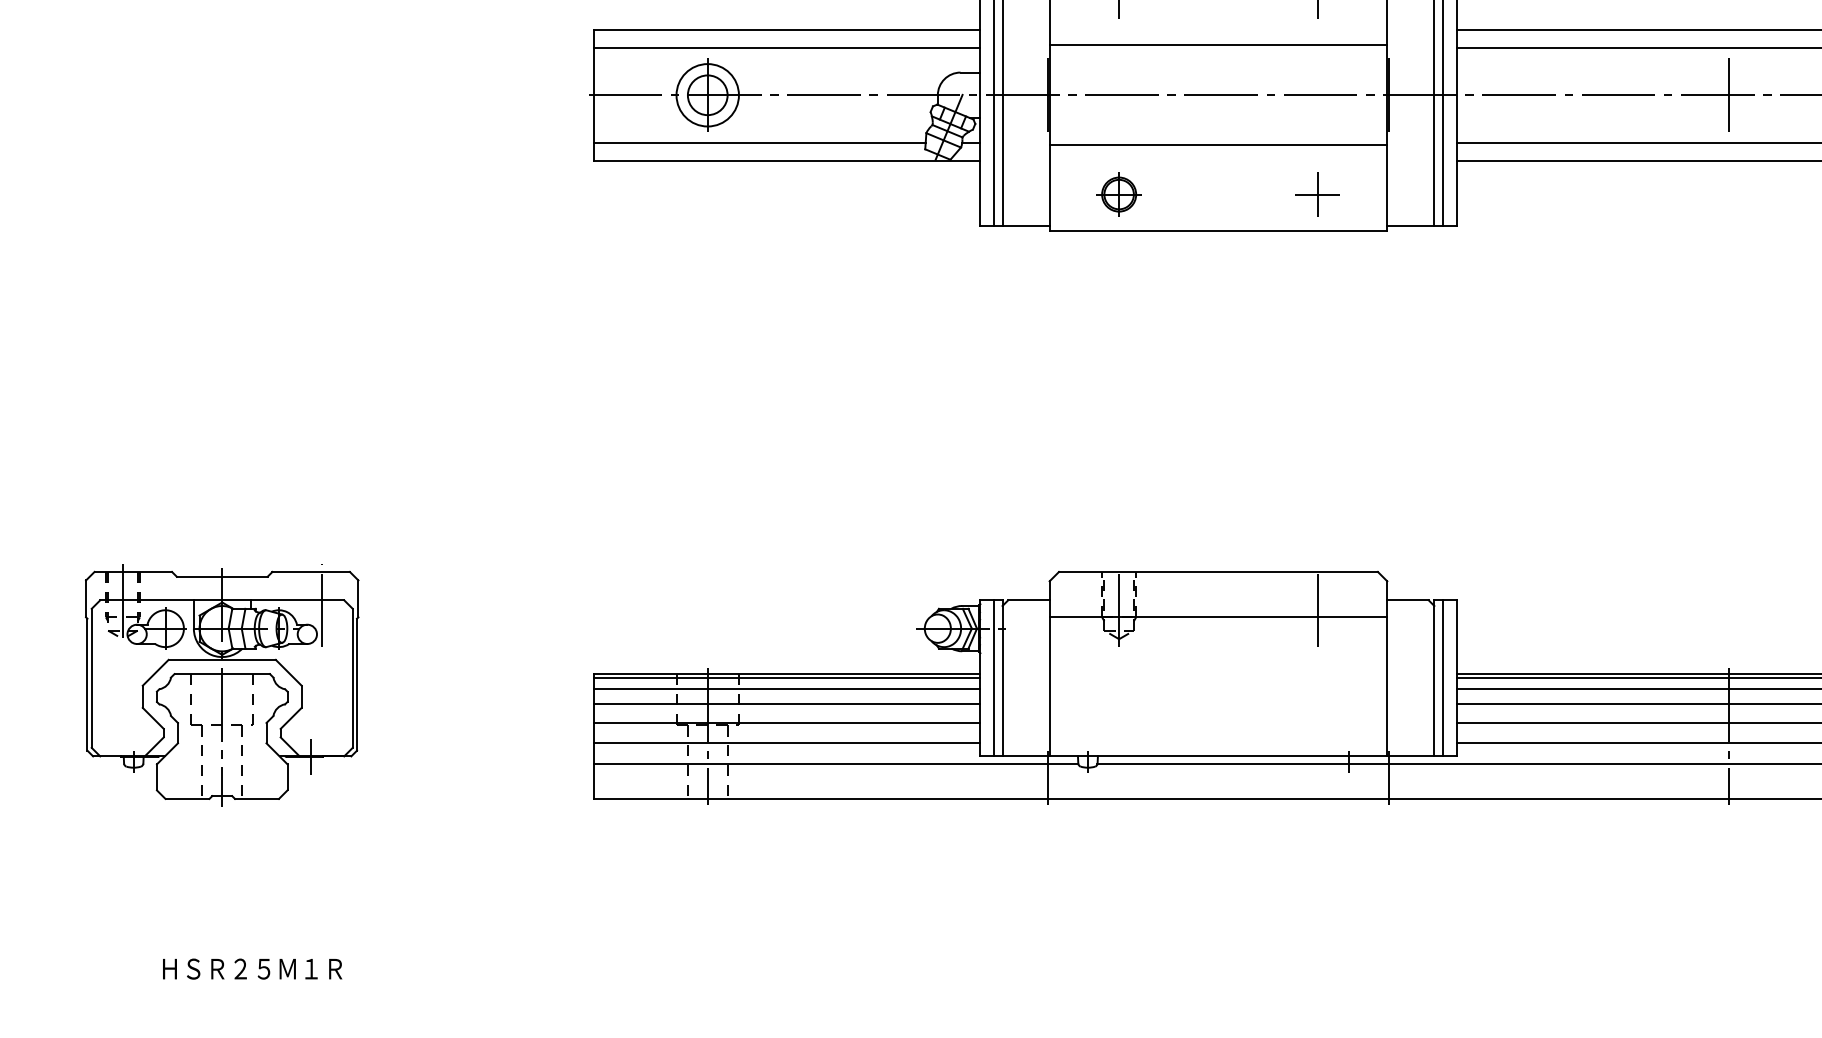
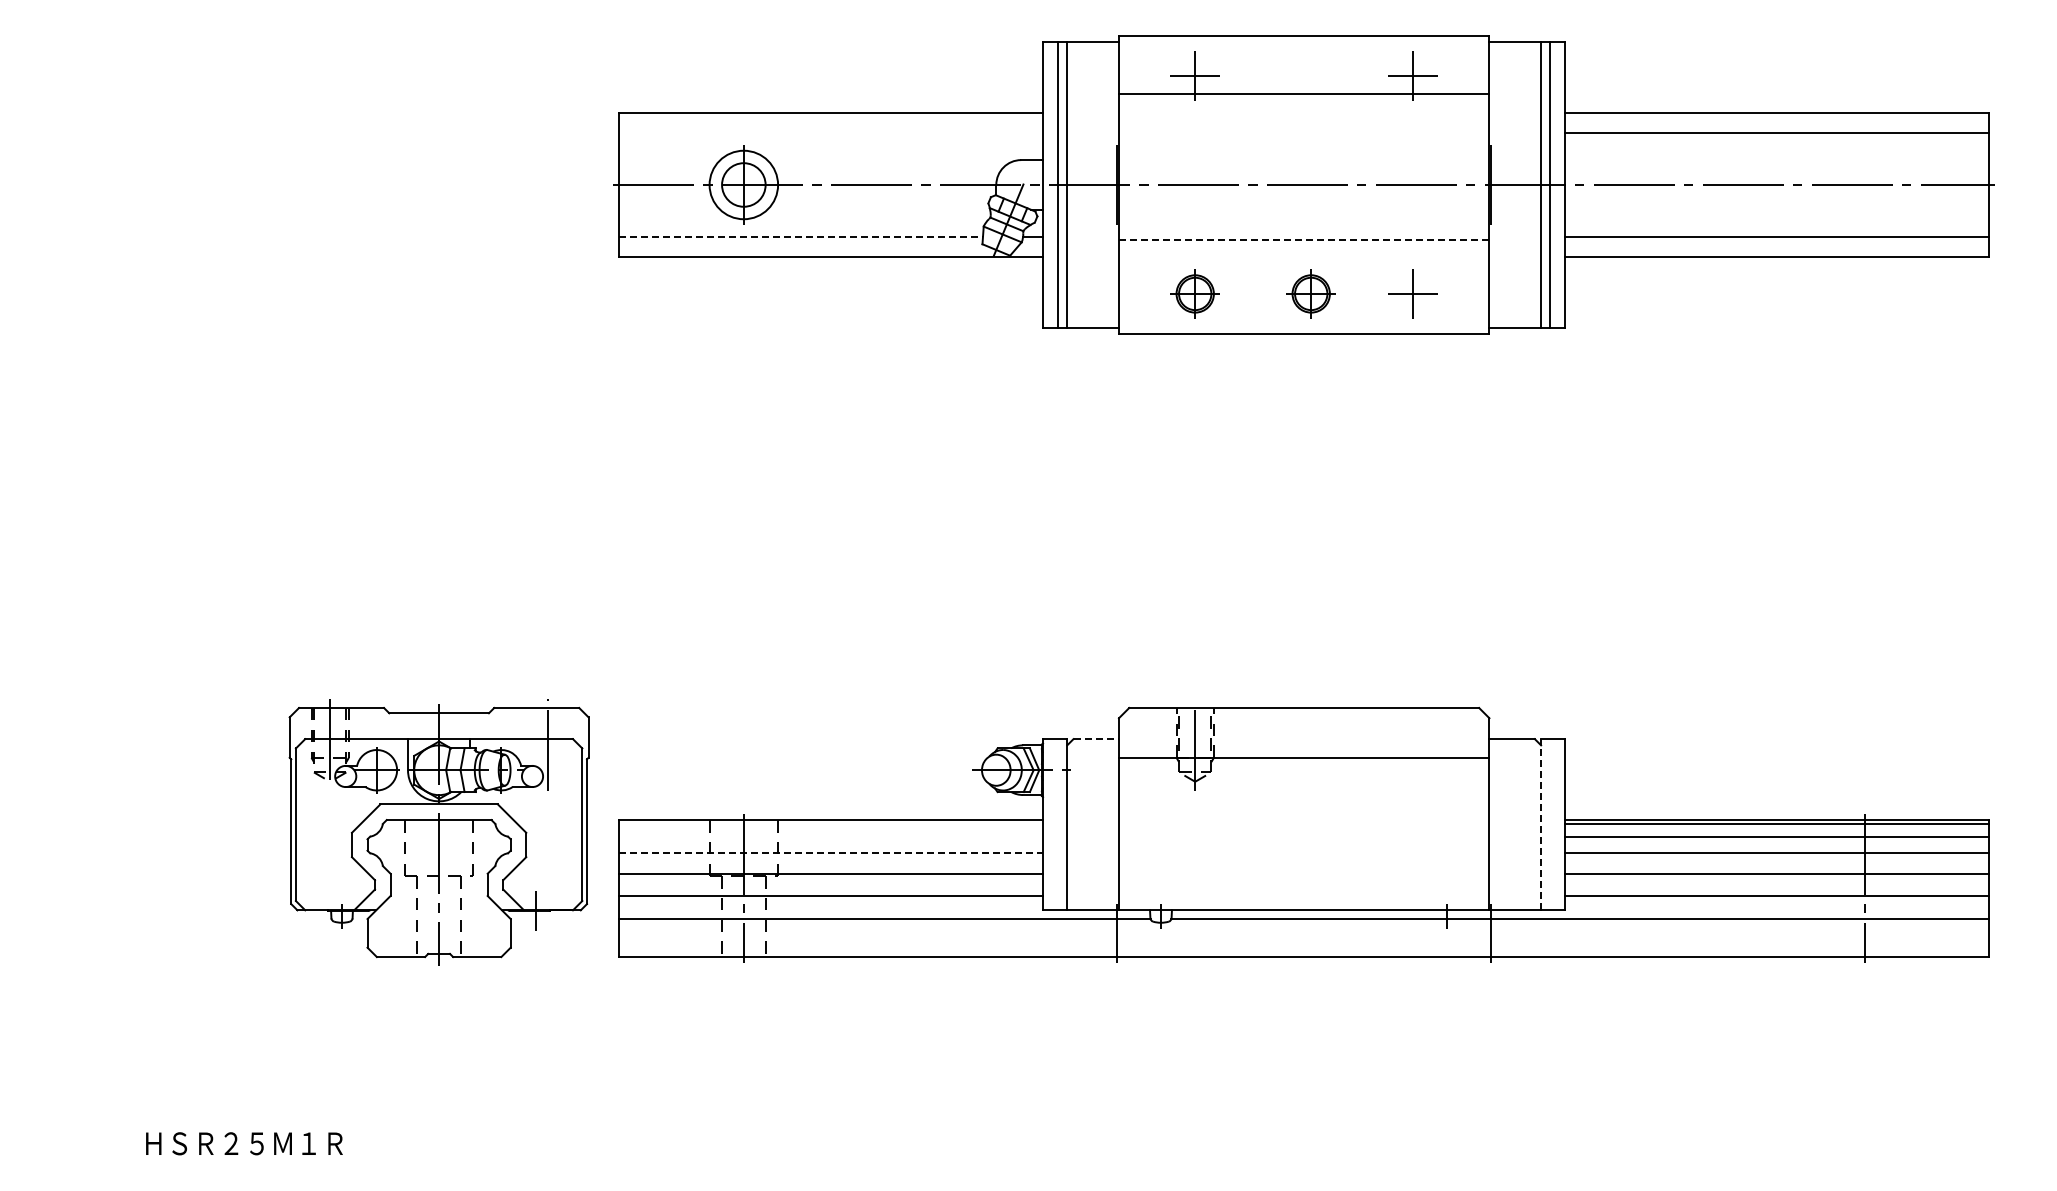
line: (1217, 44) -> (1303, 93), moved
line: (787, 47) -> (831, 132), removed
line: (1729, 94) -> (1864, 184), removed
line: (760, 143) -> (801, 237), solid -> dashed
line: (1218, 144) -> (1304, 239), solid -> dashed
part: (1224, 194) -> (1310, 293), added
line: (1029, 600) -> (1096, 739), solid -> dashed
line: (1318, 606) -> (1413, 745), removed
line: (787, 677) -> (831, 823), removed
line: (993, 678) -> (1057, 824), removed
line: (1434, 678) -> (1541, 824), solid -> dashed
line: (1442, 678) -> (1550, 824), removed
part: (221, 685) -> (438, 832), moved
line: (787, 689) -> (831, 836), removed
line: (787, 704) -> (831, 853), solid -> dashed

